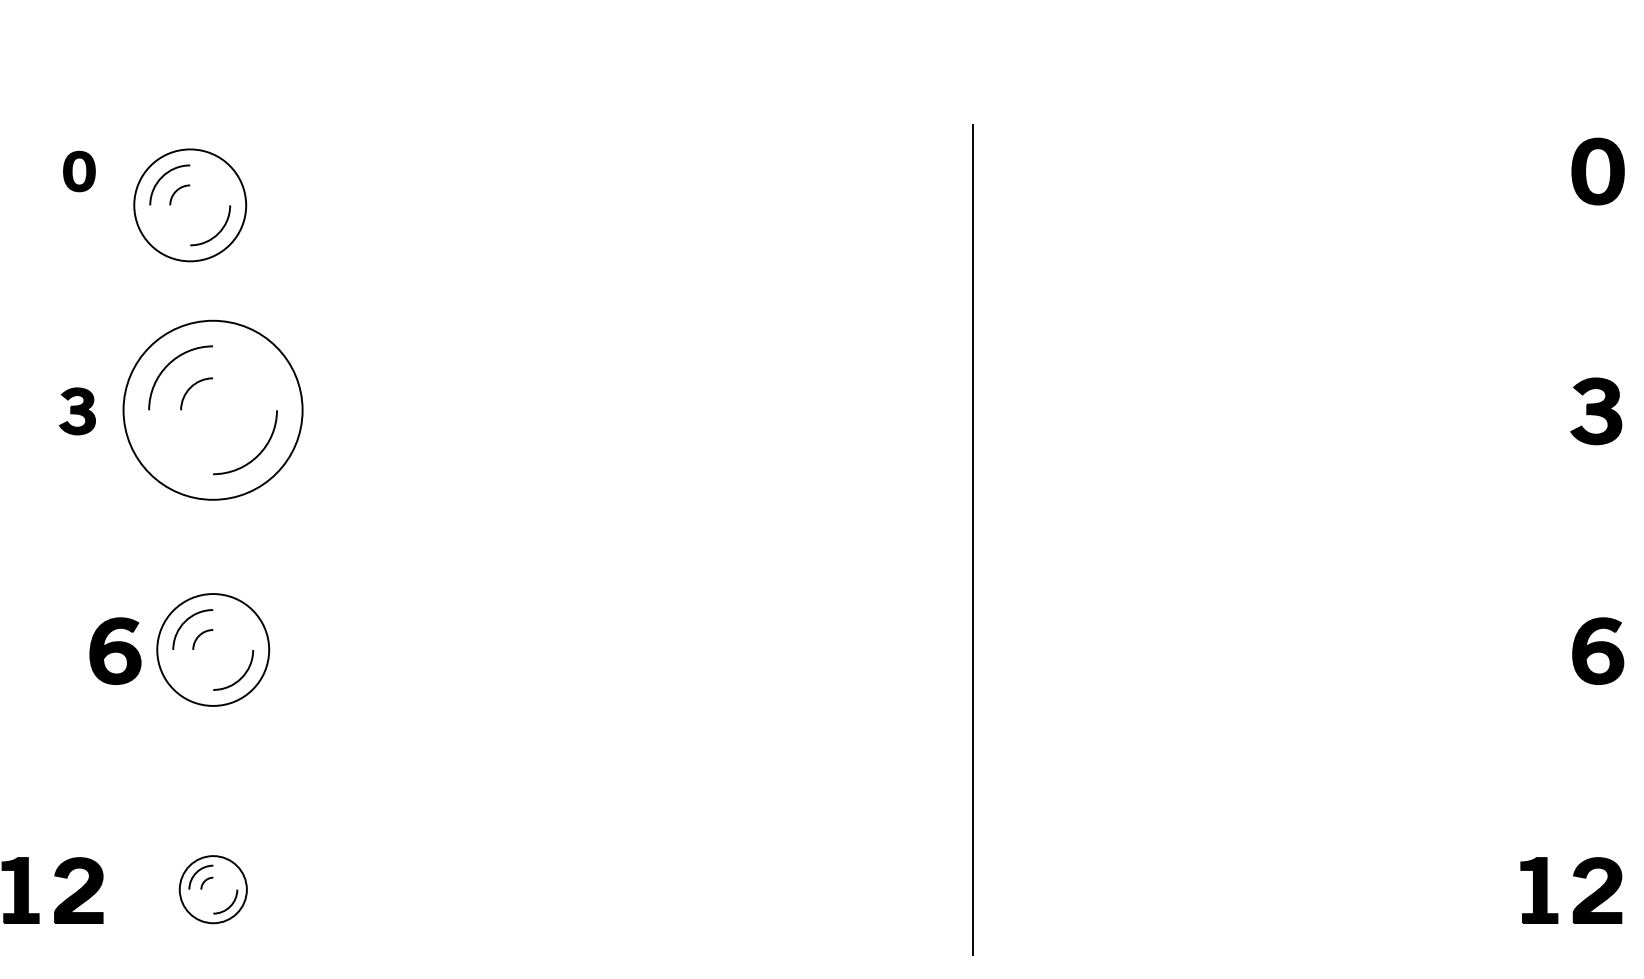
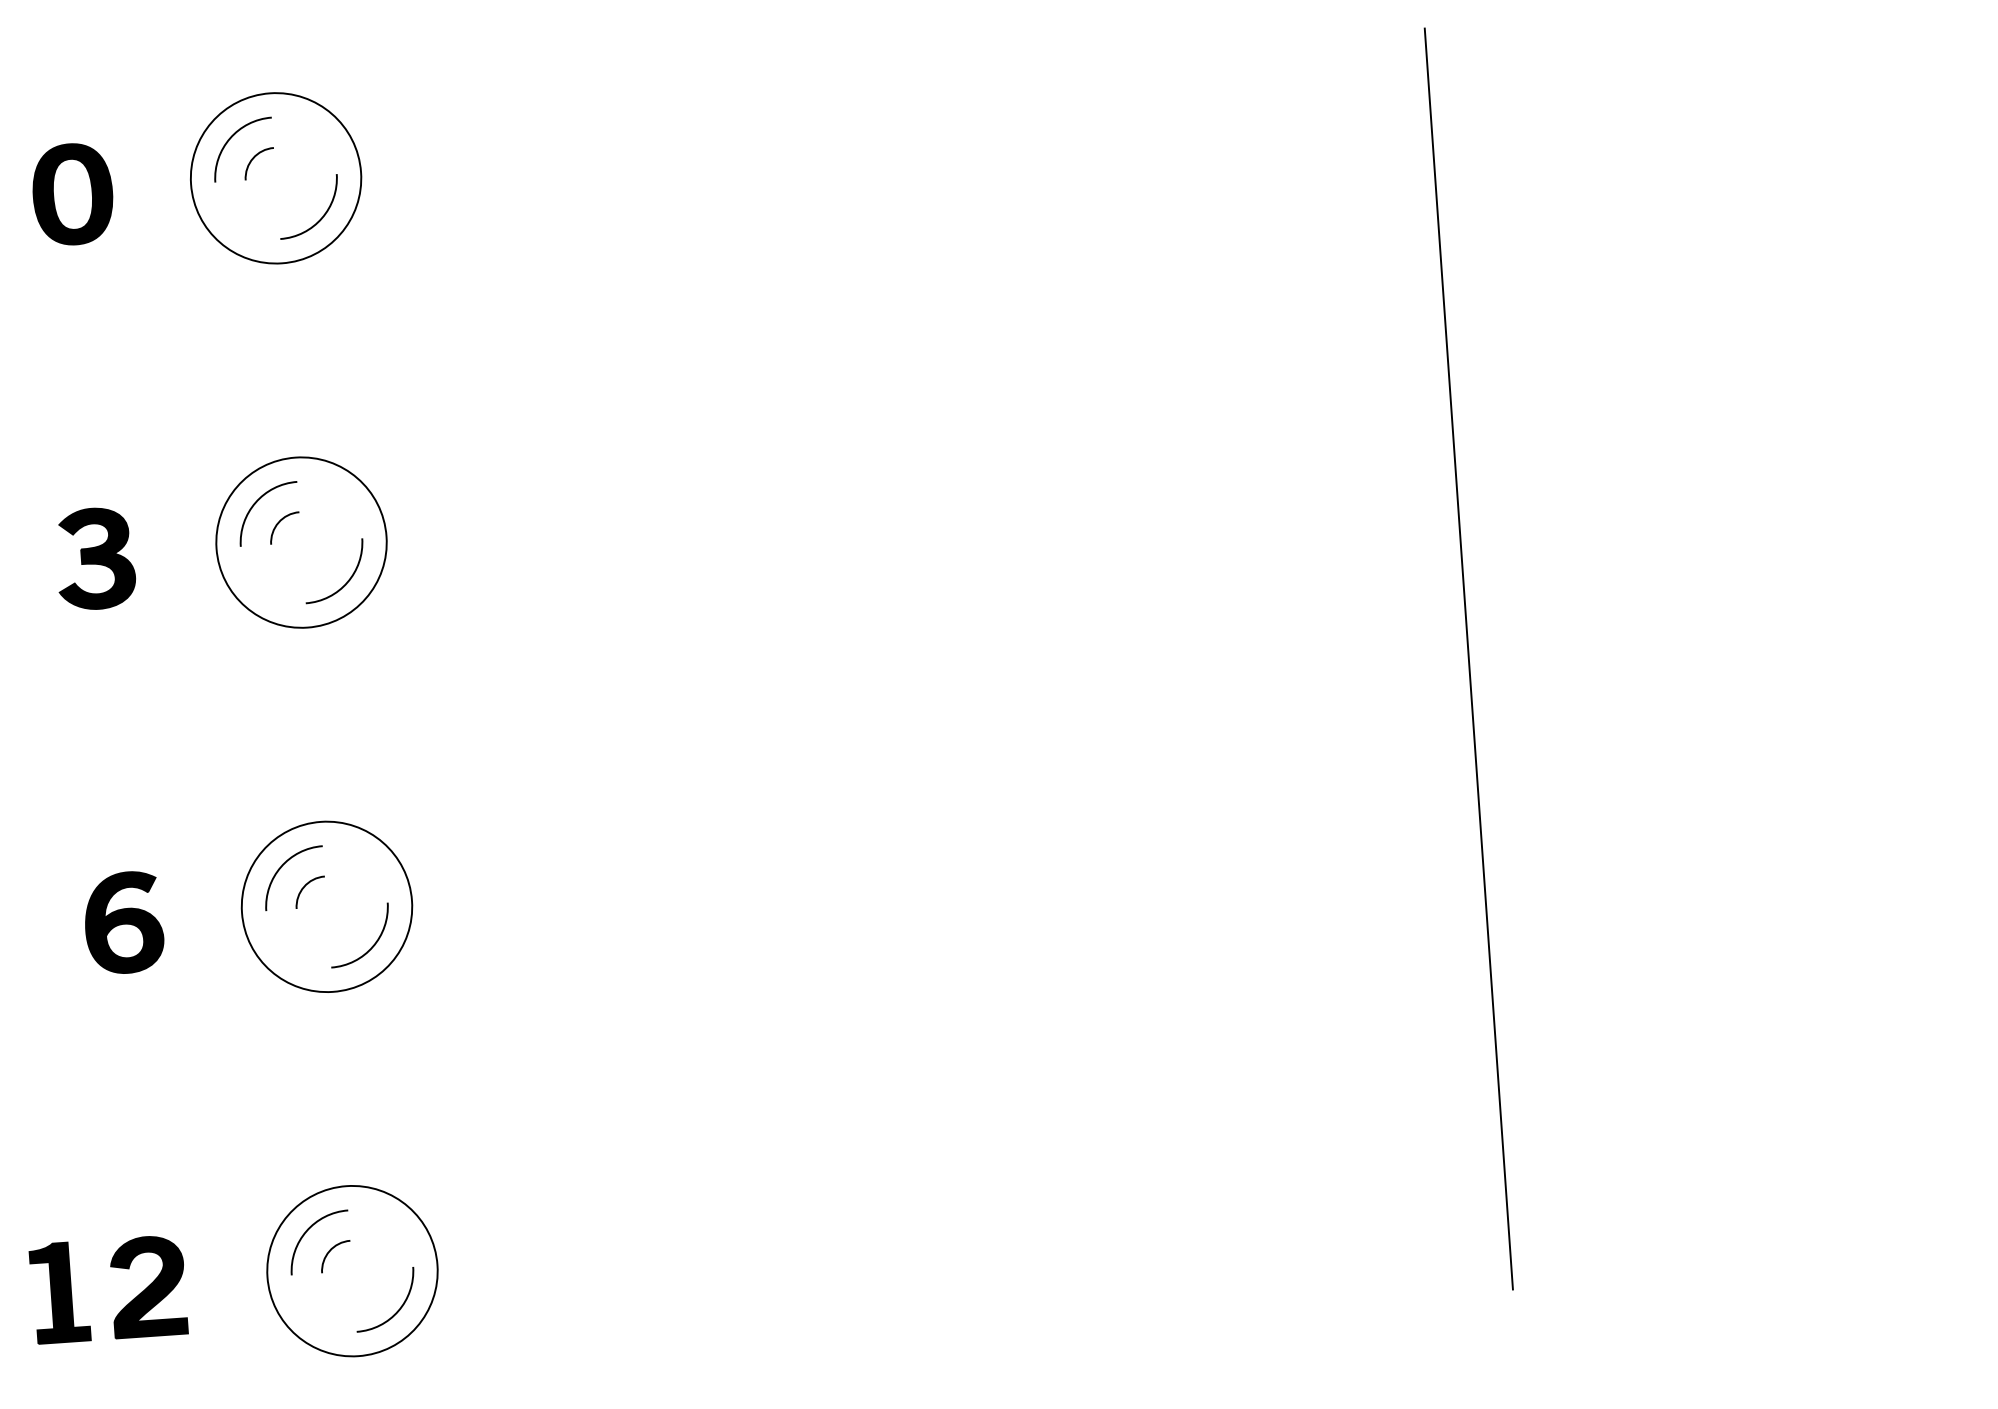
part: (79, 171) -> (73, 194), size x1.67
part: (190, 205) -> (276, 178), moved
part: (213, 409) -> (301, 541), size x0.62
part: (77, 411) -> (95, 559), size x1.43
part: (115, 650) -> (123, 921), moved
part: (213, 889) -> (352, 1270), size x1.67

